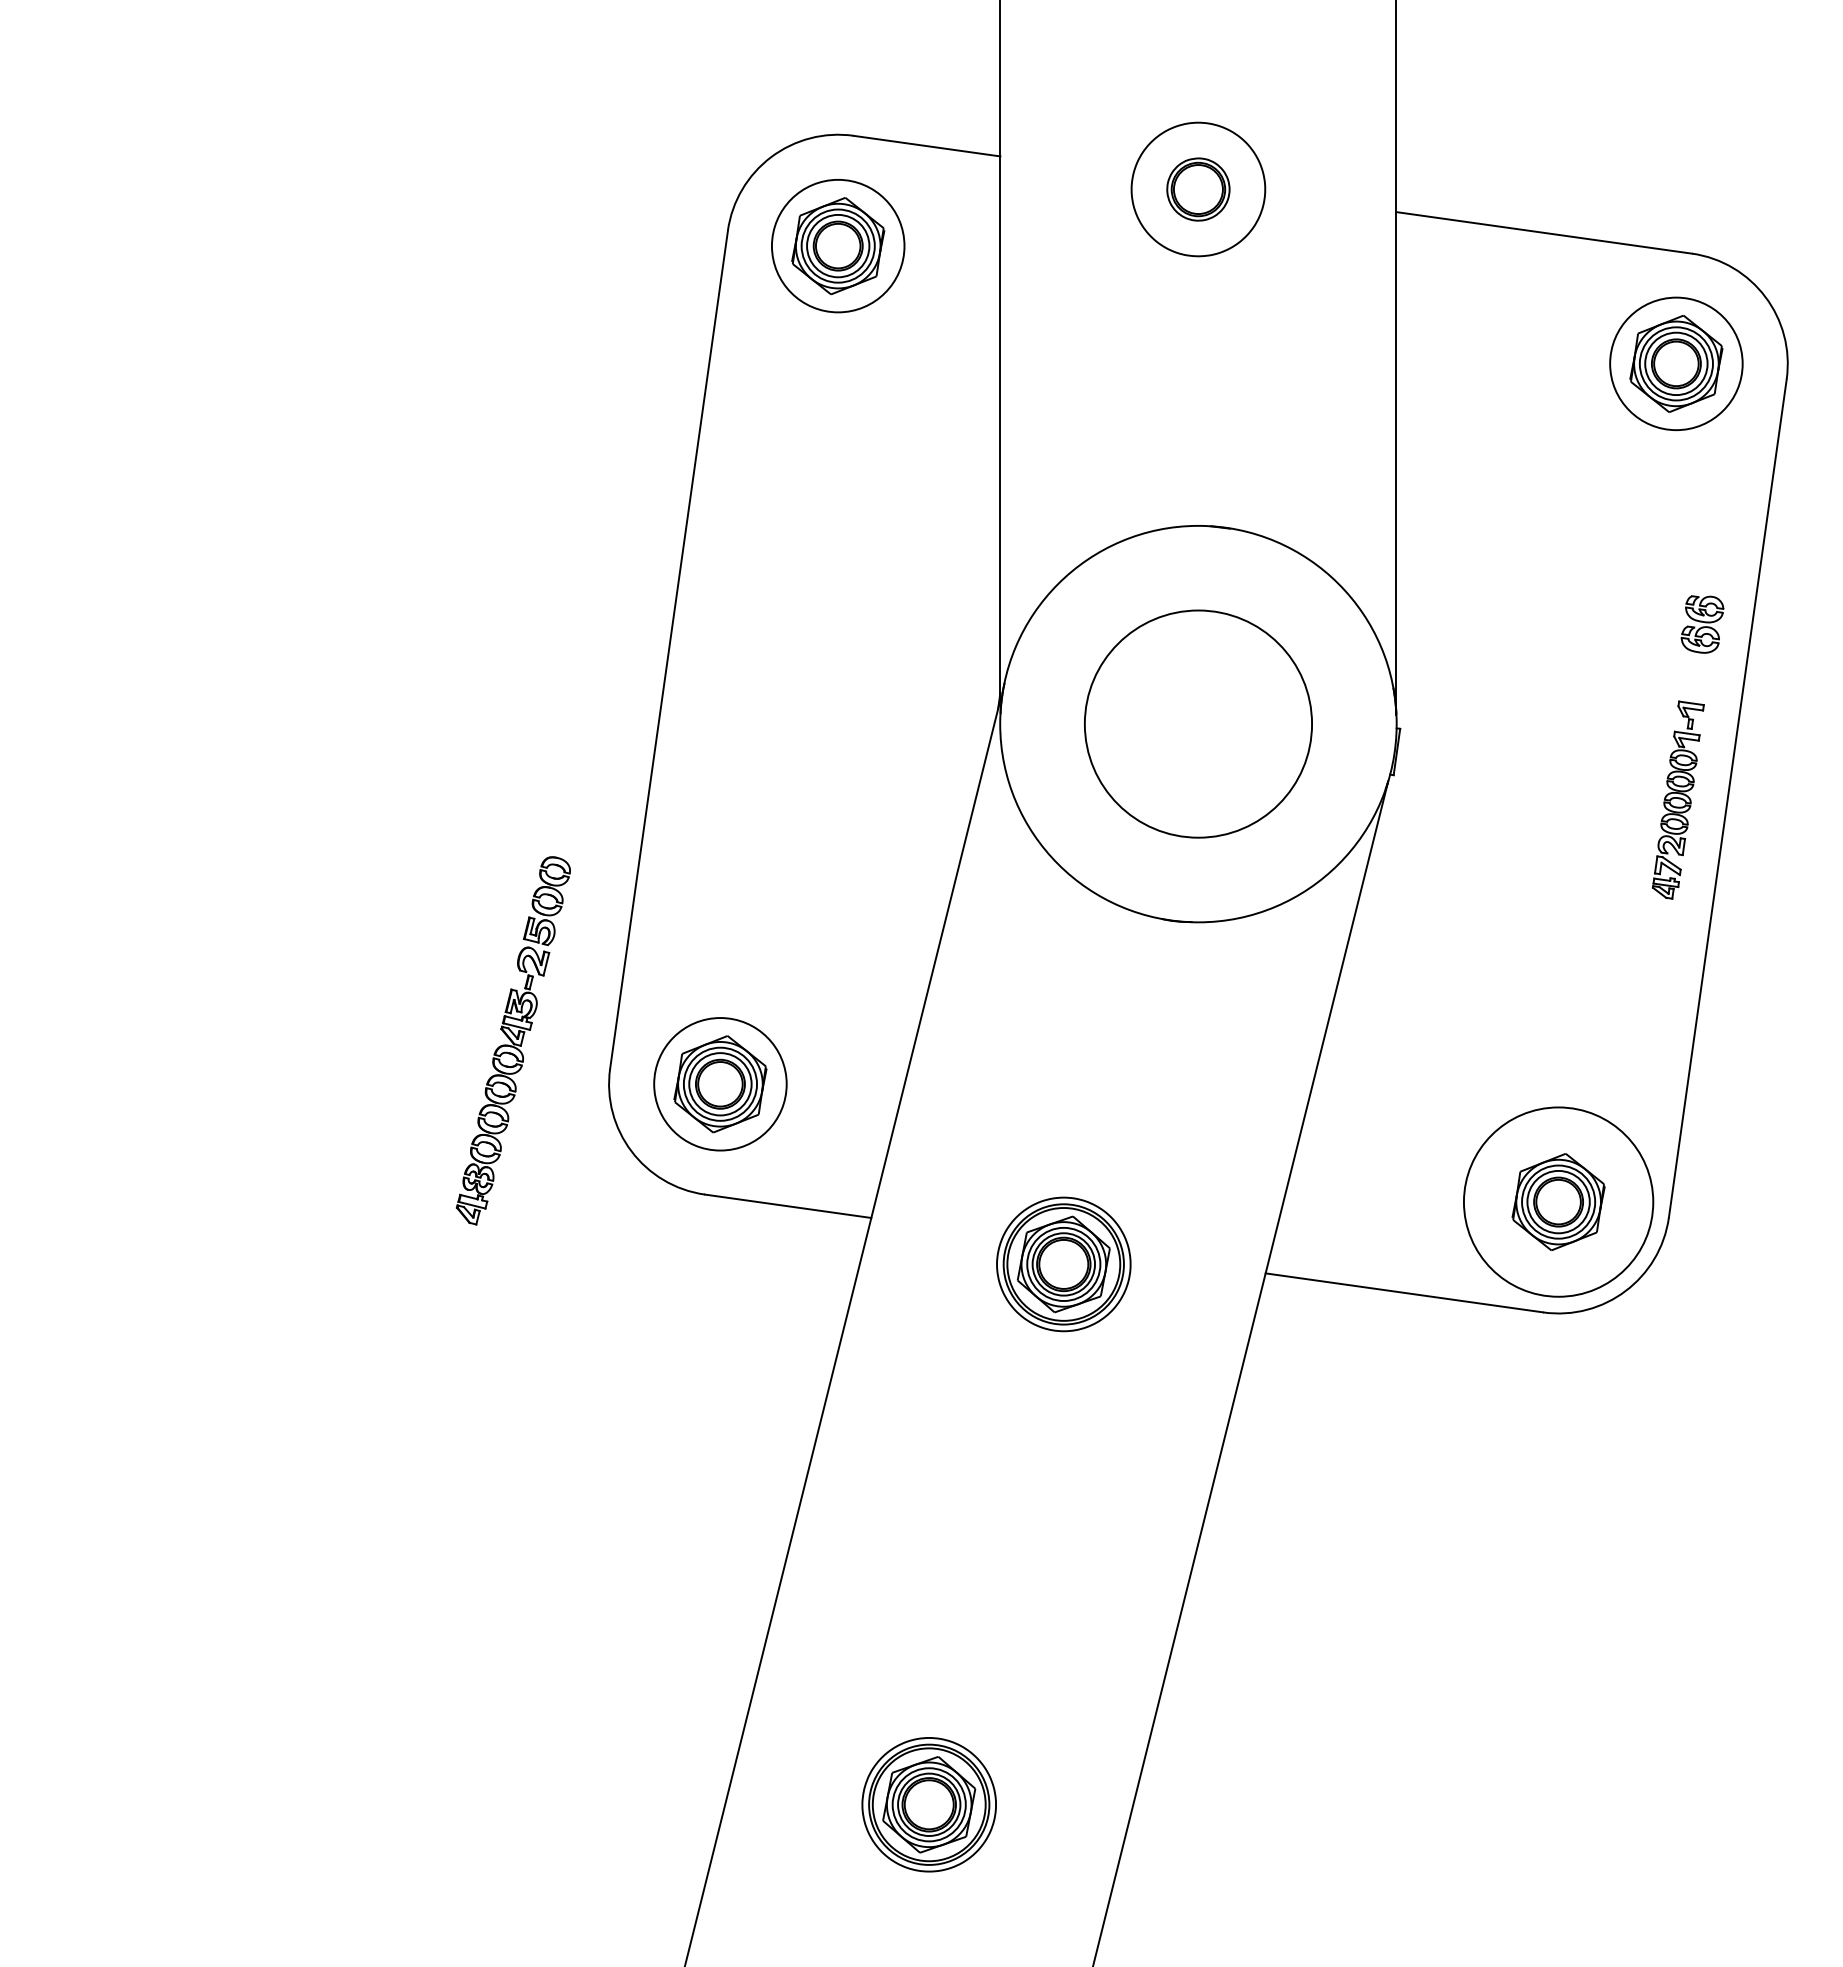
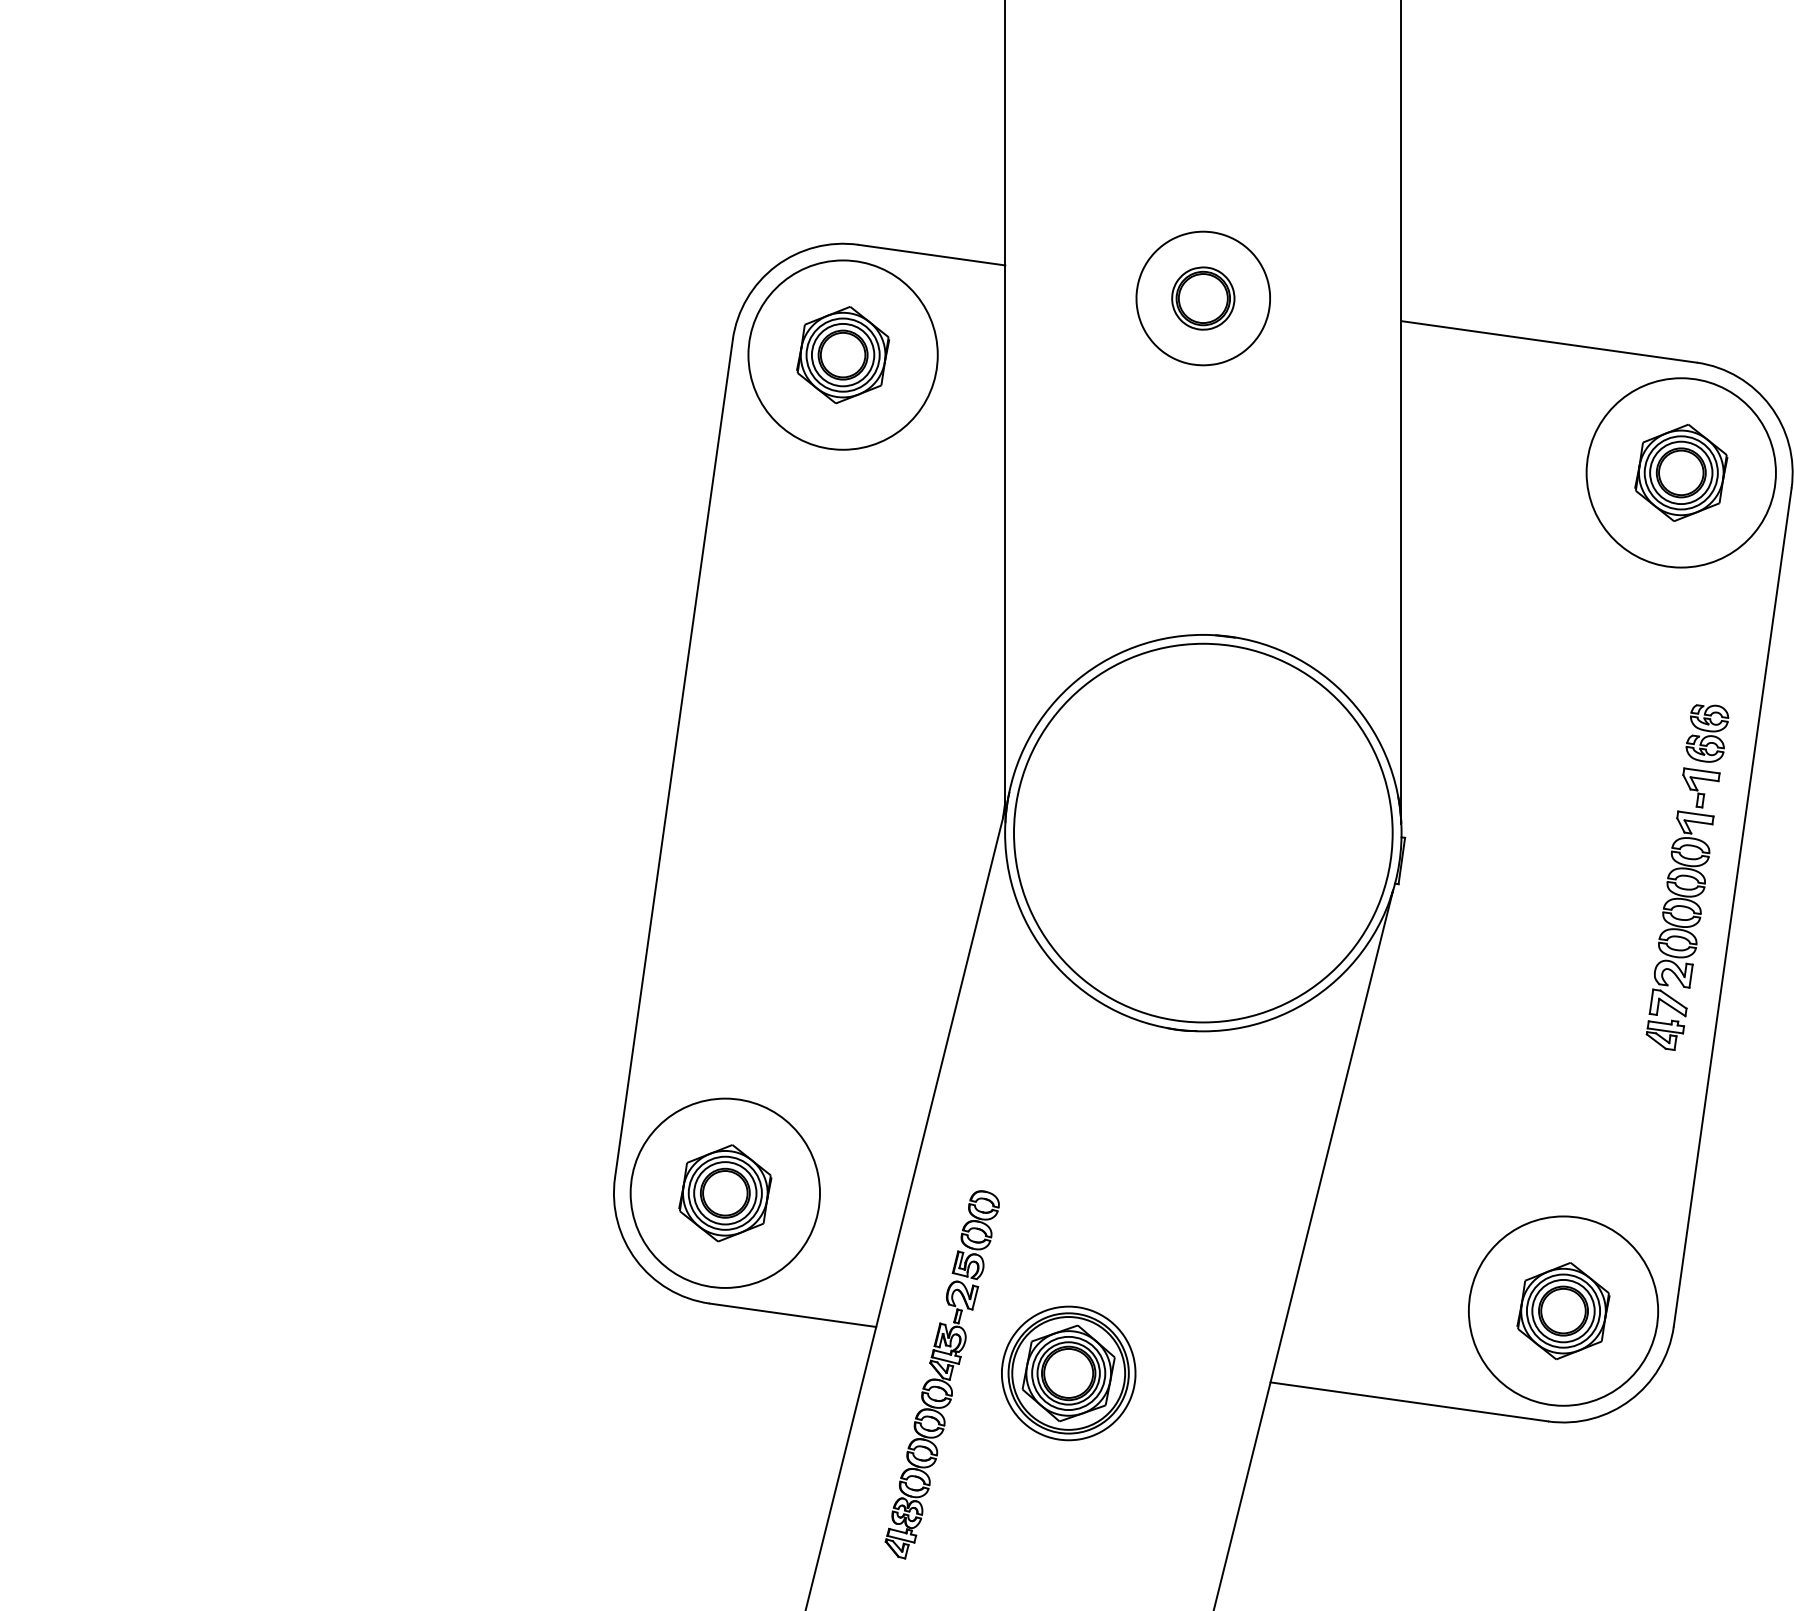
circle: (837, 245) -> (842, 354), size x1.43
circle: (1676, 363) -> (1681, 472), size x1.43
circle: (1198, 723) -> (1203, 832), size x1.67
part: (1678, 799) -> (1683, 908), size x1.43
part: (512, 1040) -> (941, 1374), moved
circle: (720, 1083) -> (725, 1192), size x1.43

